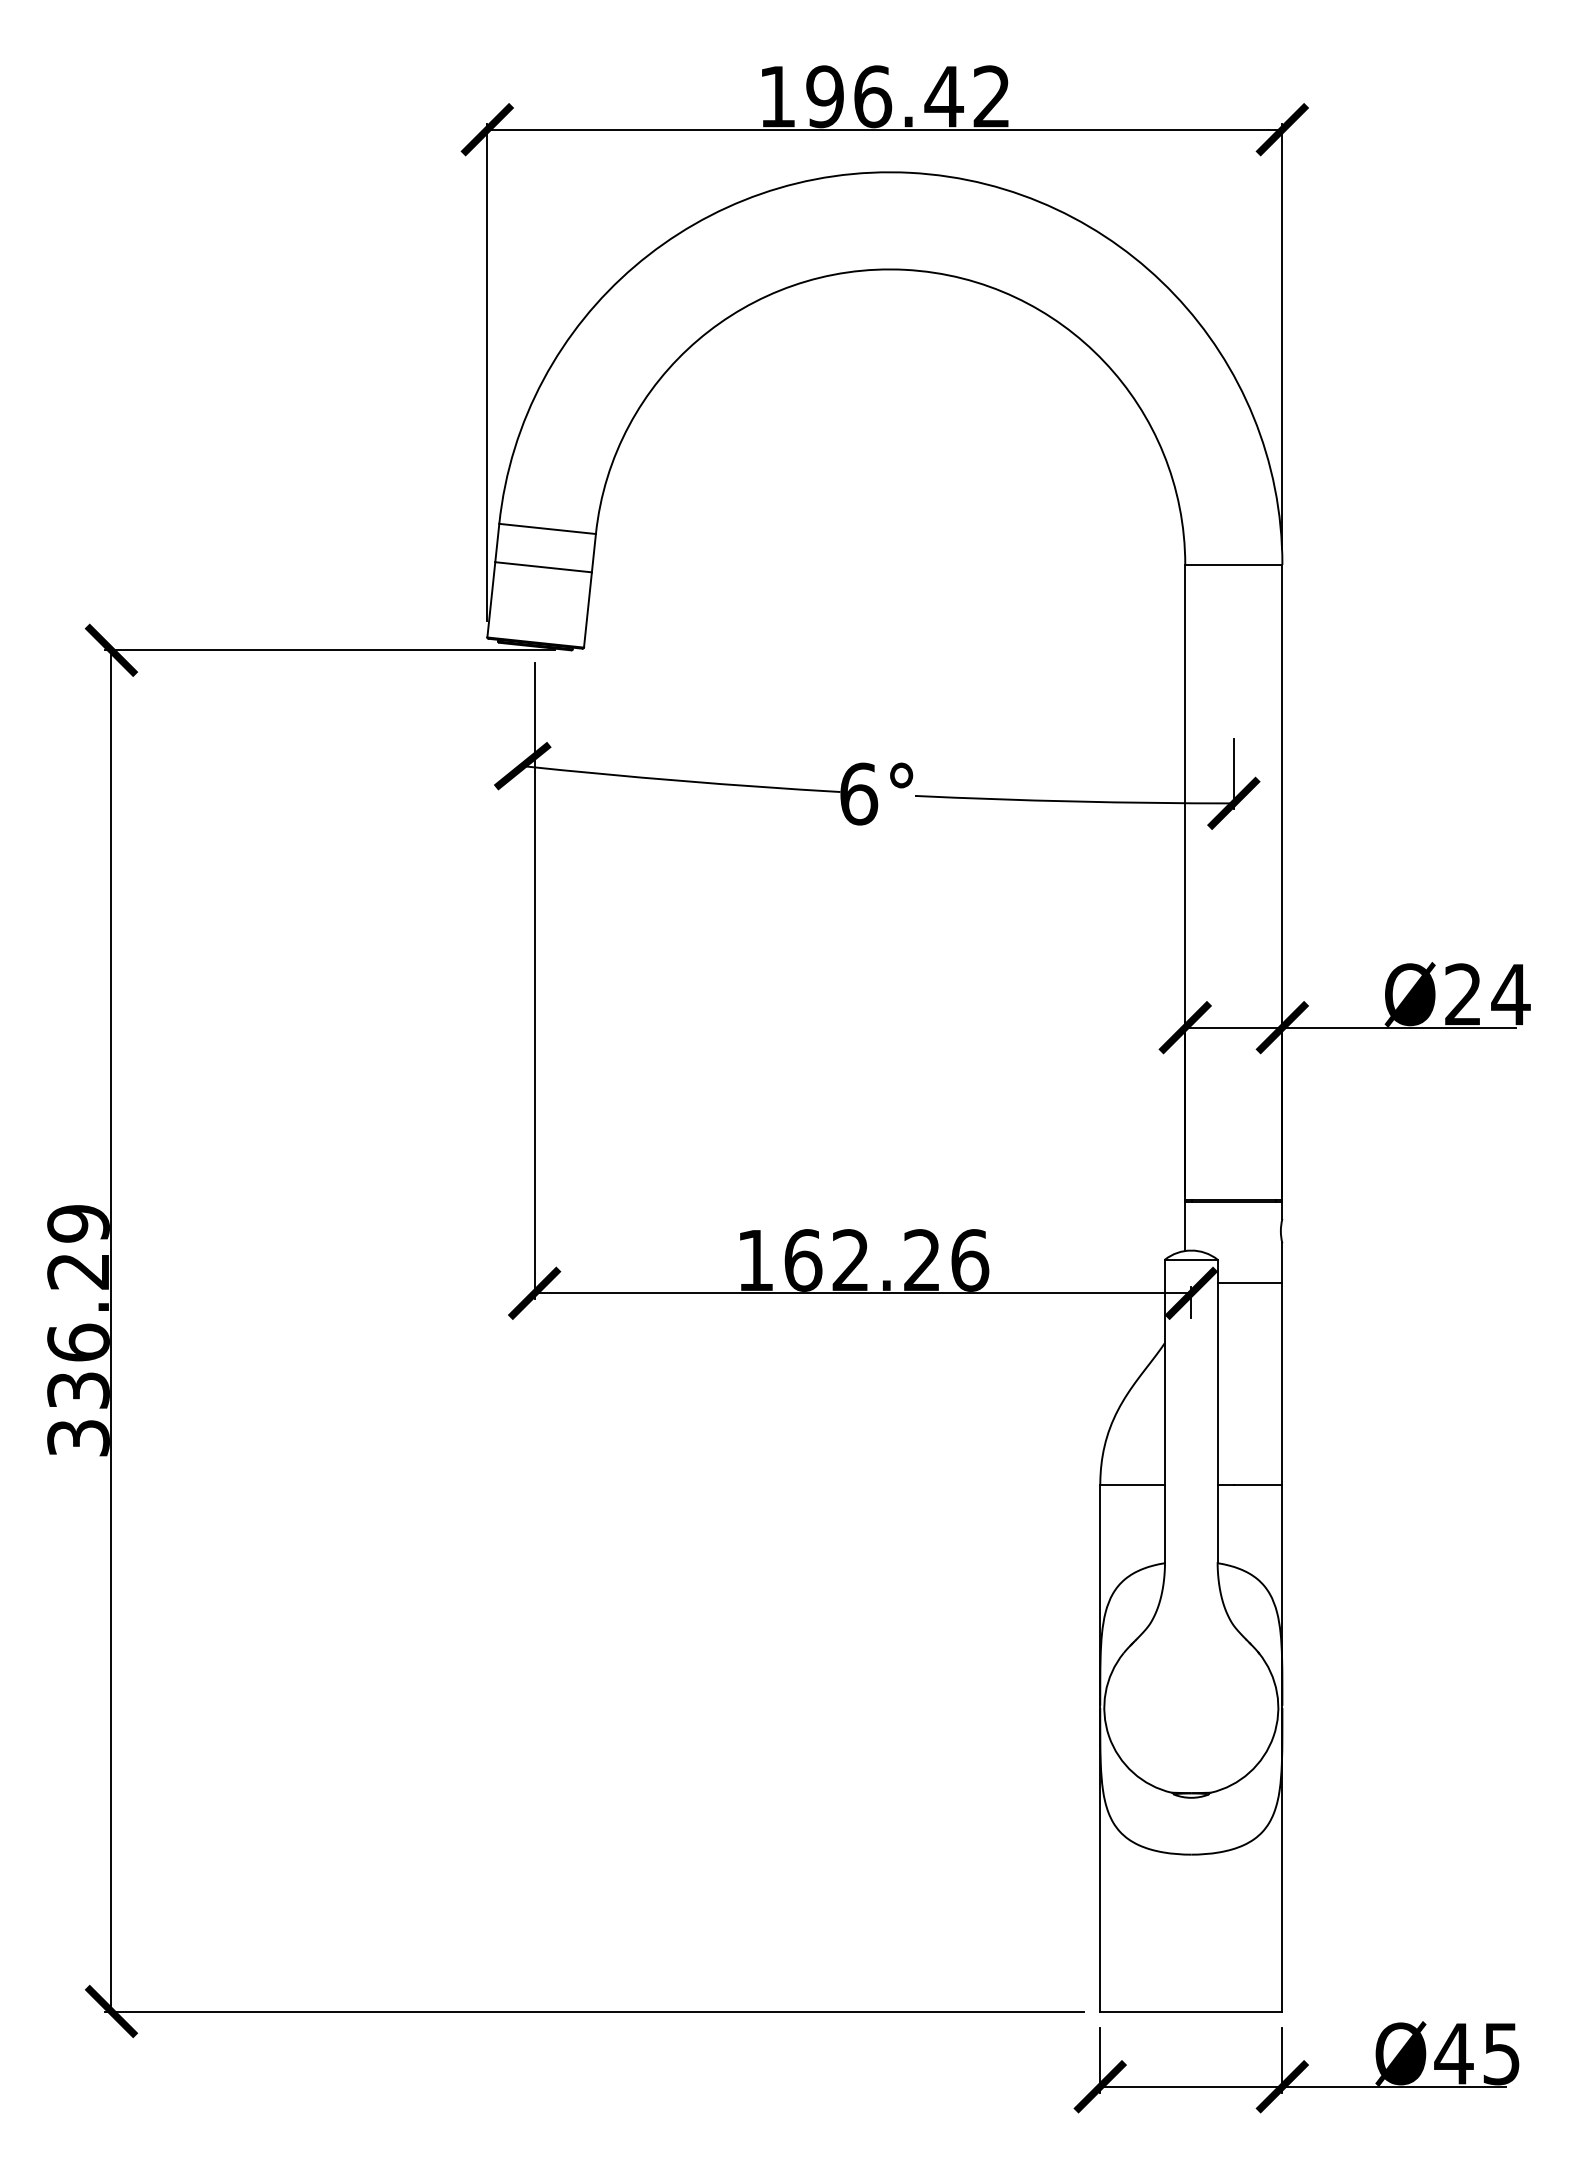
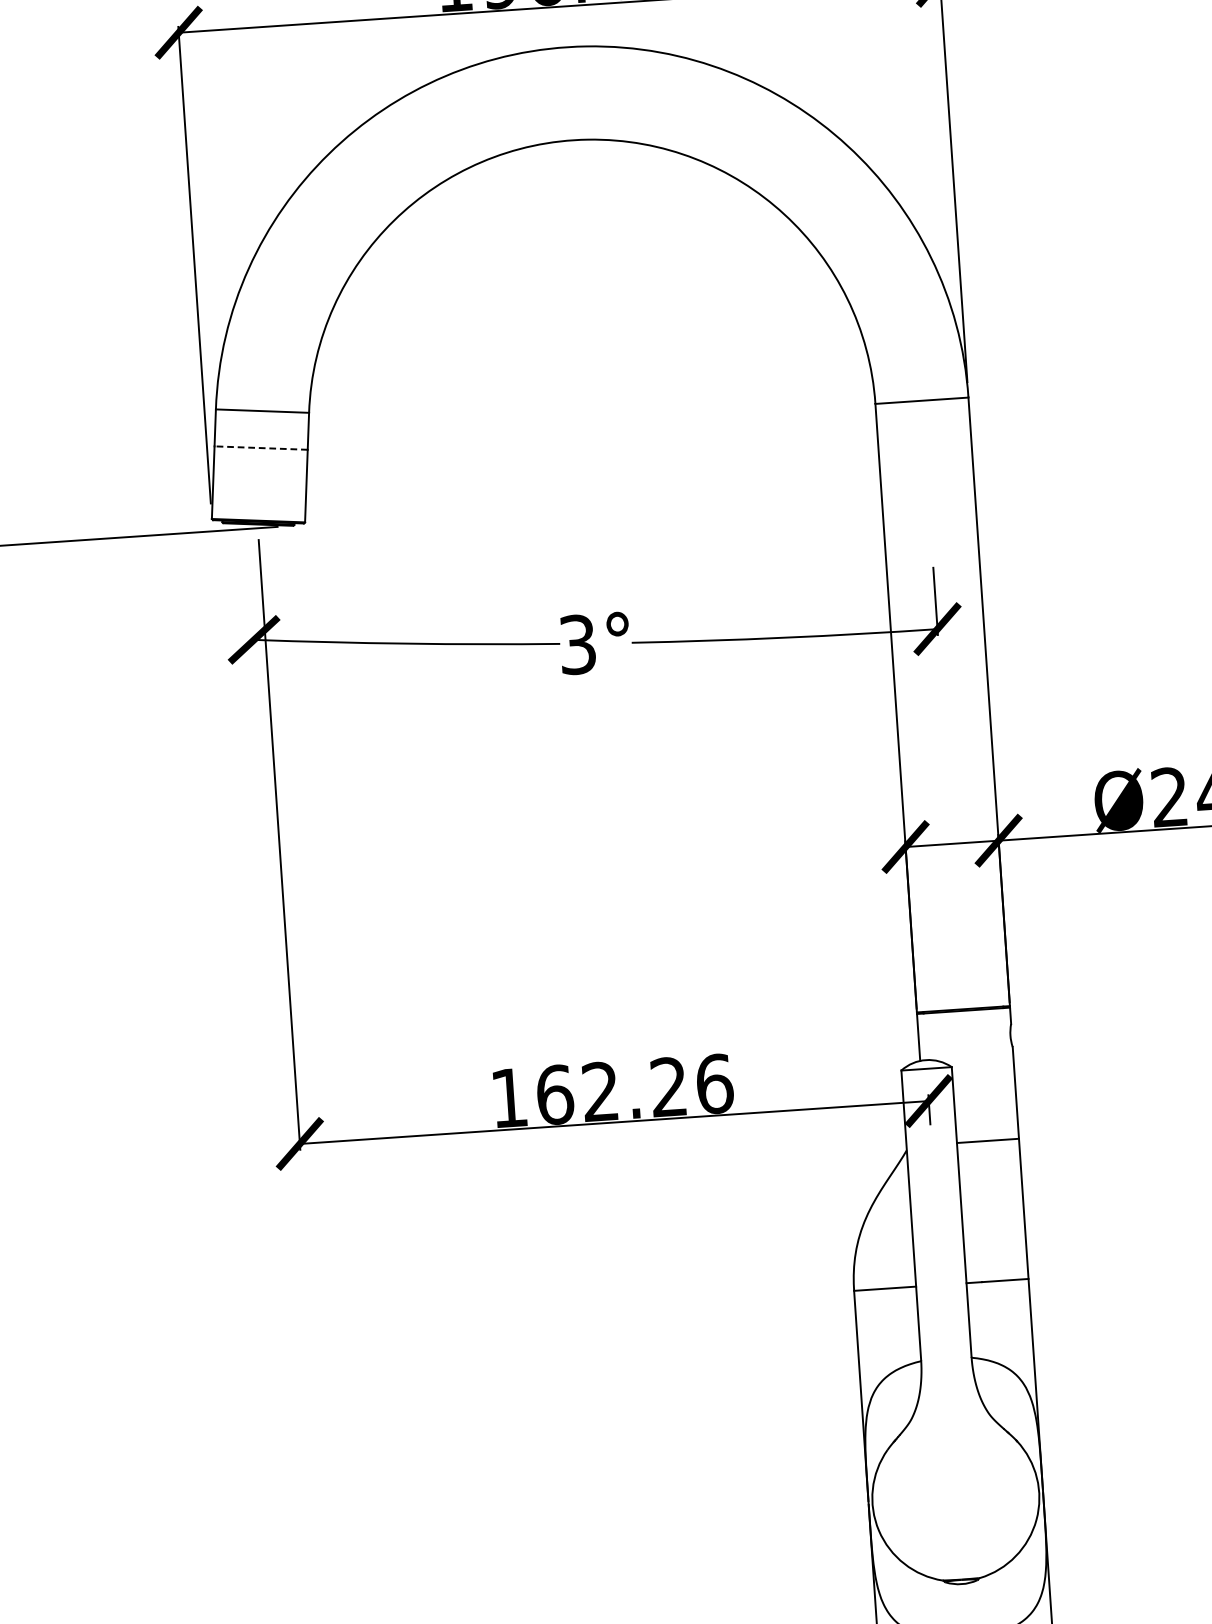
line: (543, 567) -> (261, 448), solid -> dashed
text: (859, 793) -> (578, 644), 6° -> 3°
line: (1249, 1282) -> (987, 1140), moved

